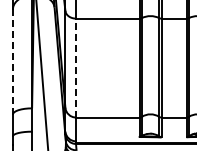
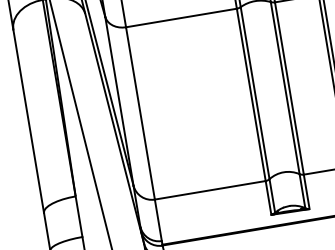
line: (12, 62) -> (28, 122), dashed -> solid
line: (76, 67) -> (141, 112), dashed -> solid

